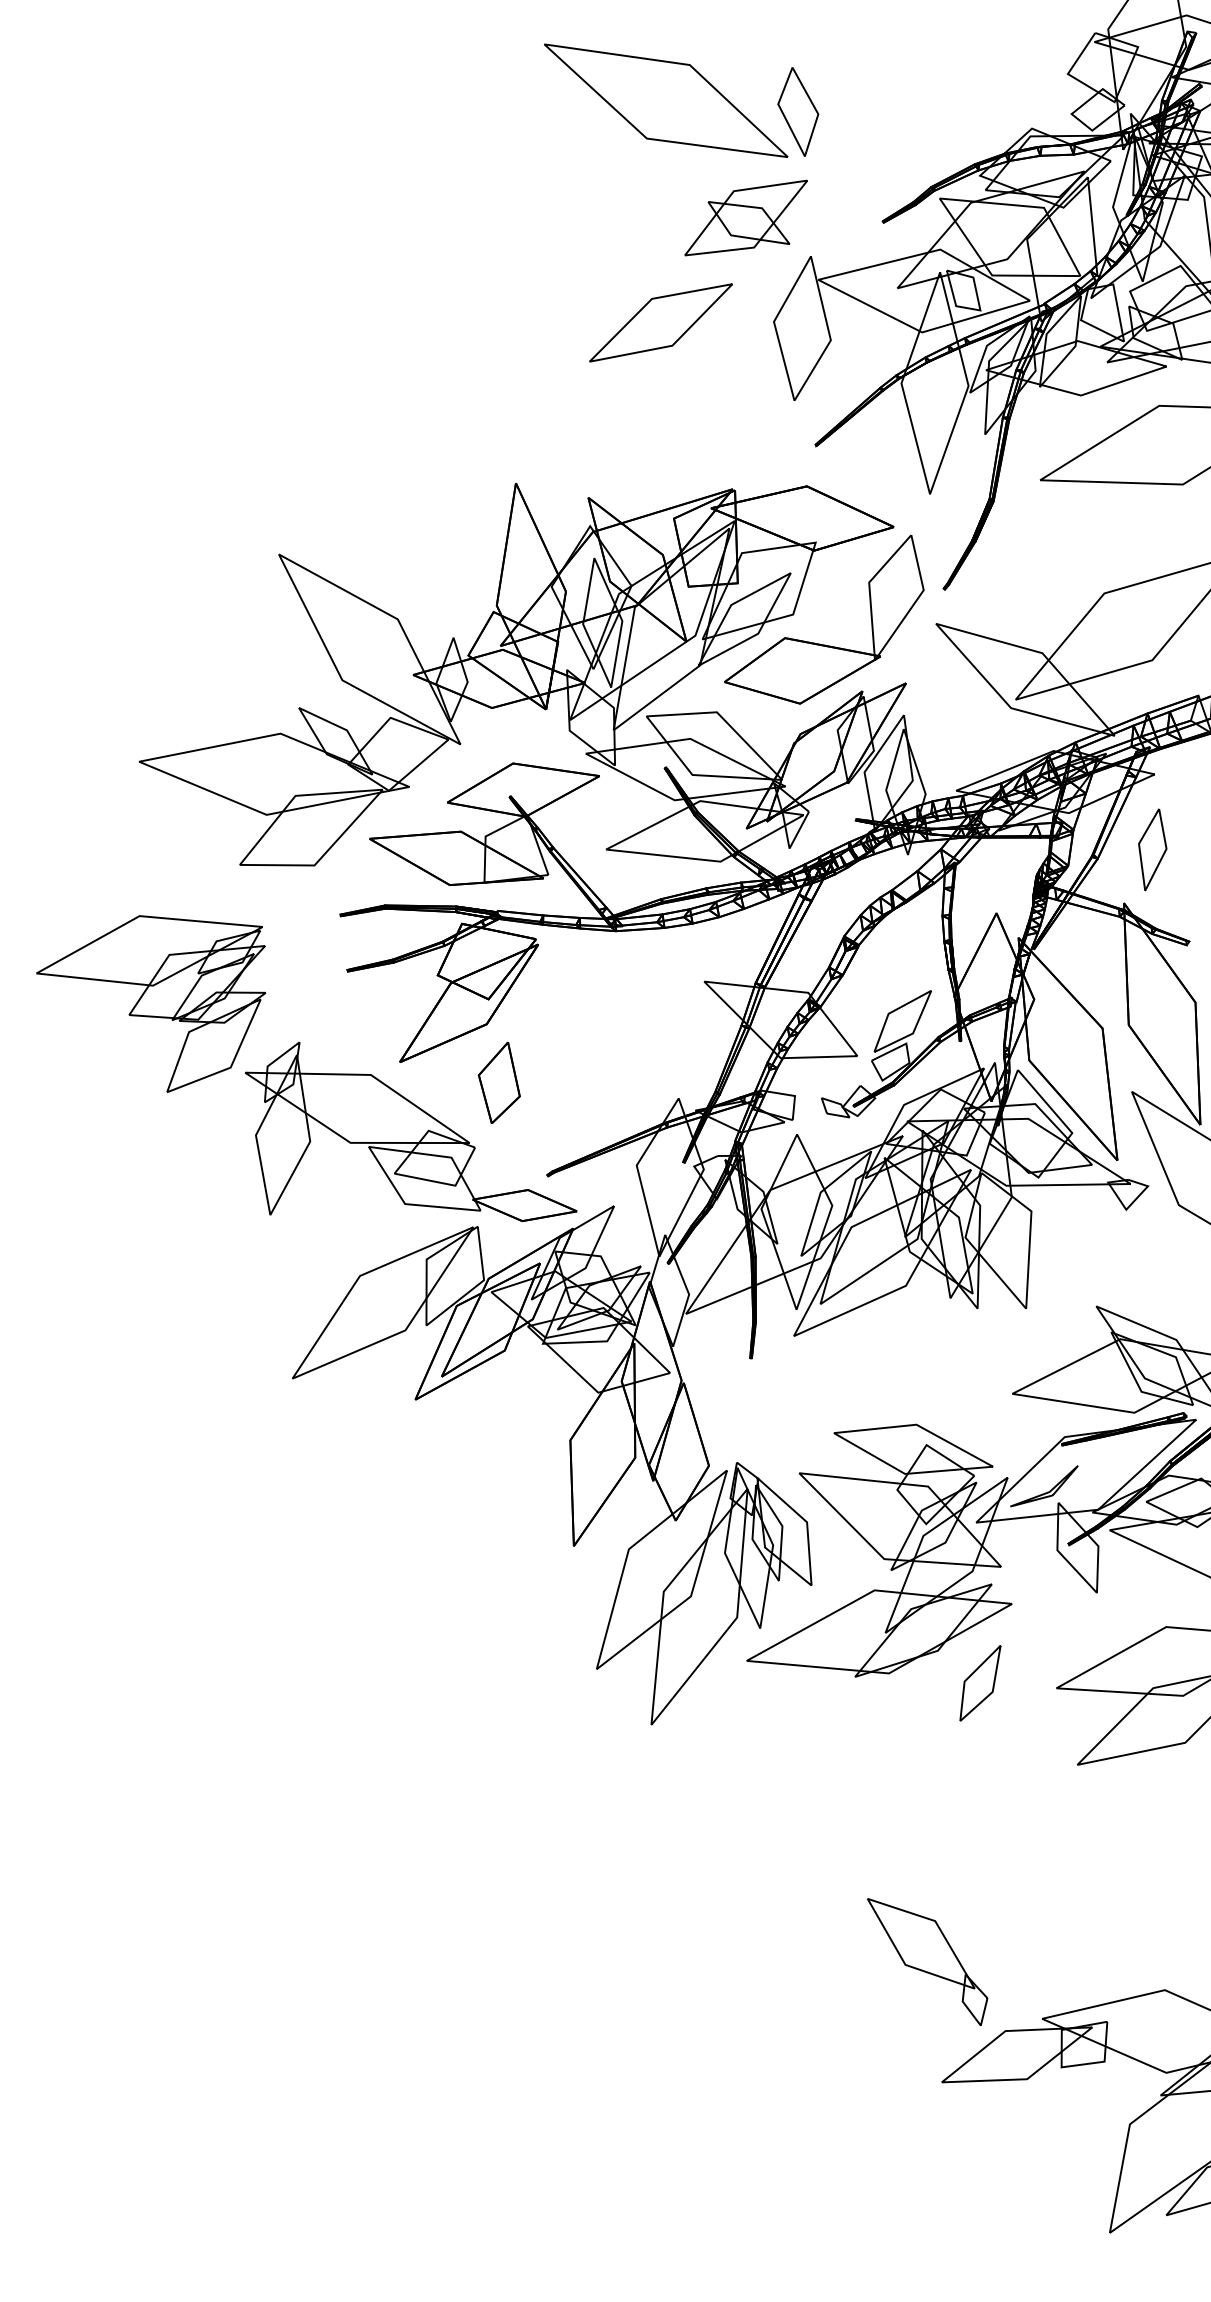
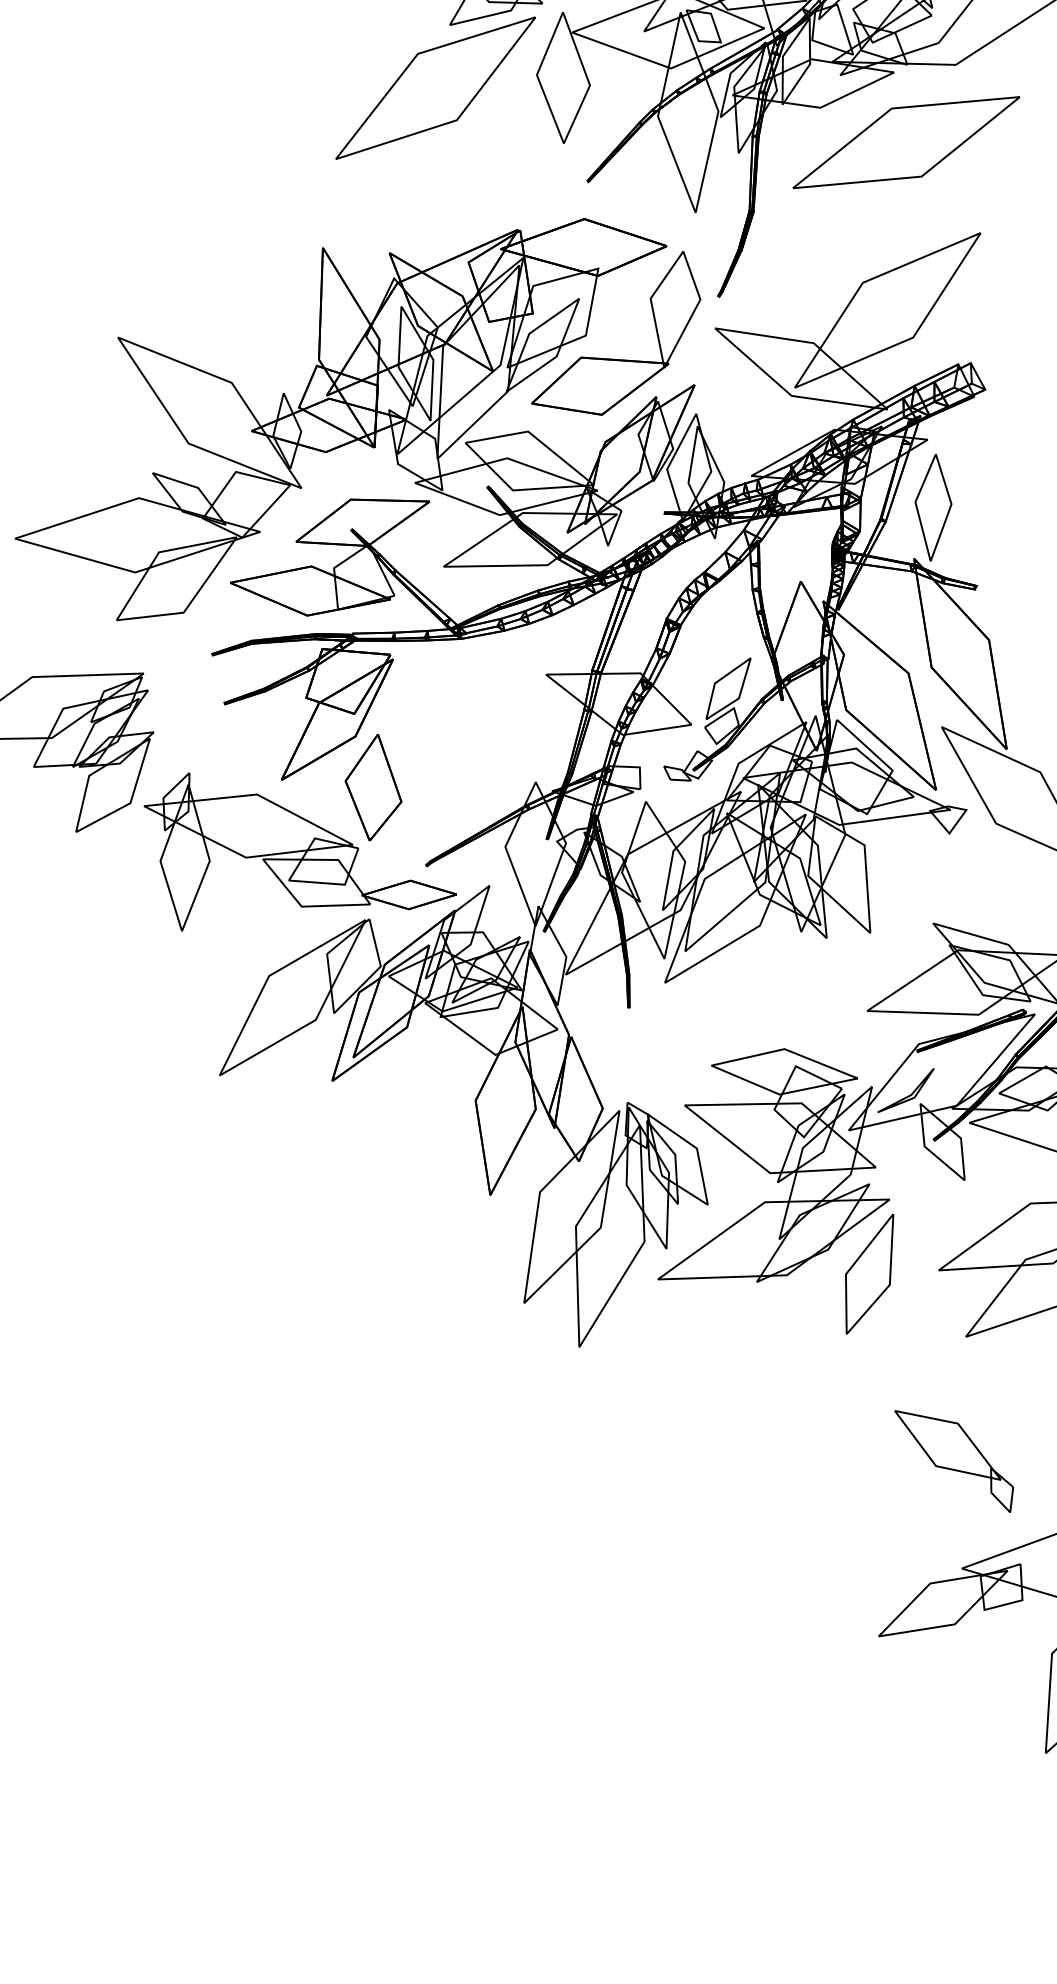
part: (660, 322) -> (435, 87), size x1.67
part: (1152, 849) -> (933, 507), size x1.43
part: (499, 1082) -> (373, 787), size x1.43
part: (980, 1683) -> (870, 1274), size x1.67
part: (927, 1962) -> (955, 1461), moved

